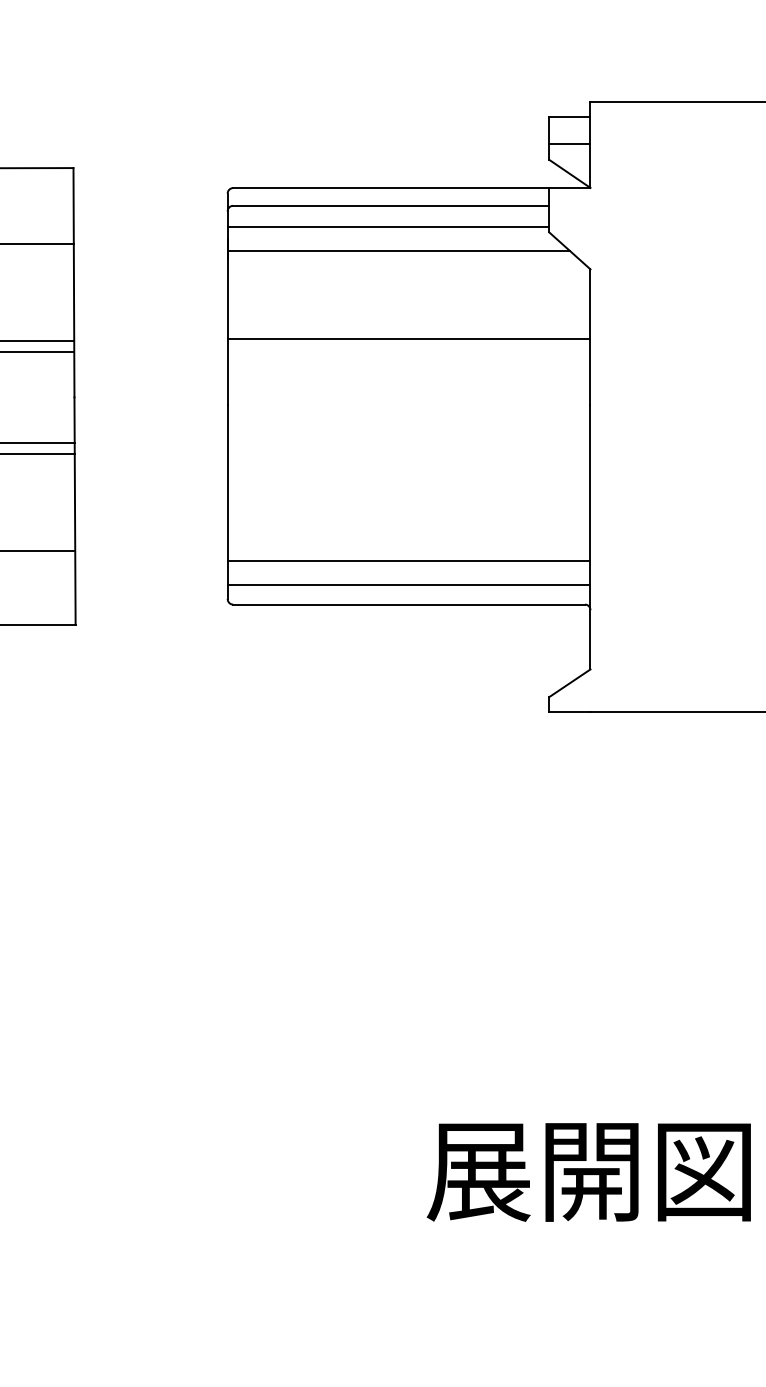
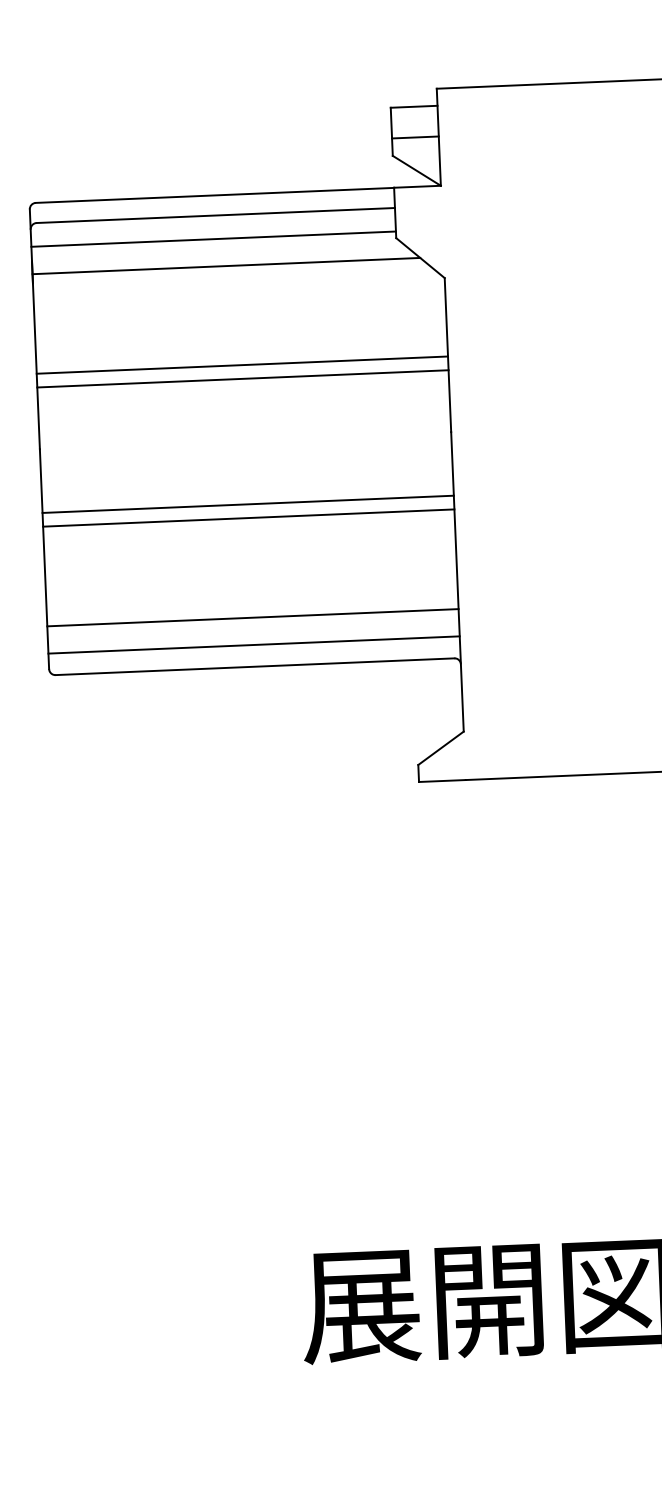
line: (408, 350) -> (242, 378), added
line: (408, 461) -> (247, 504), added
line: (408, 473) -> (248, 518), added

